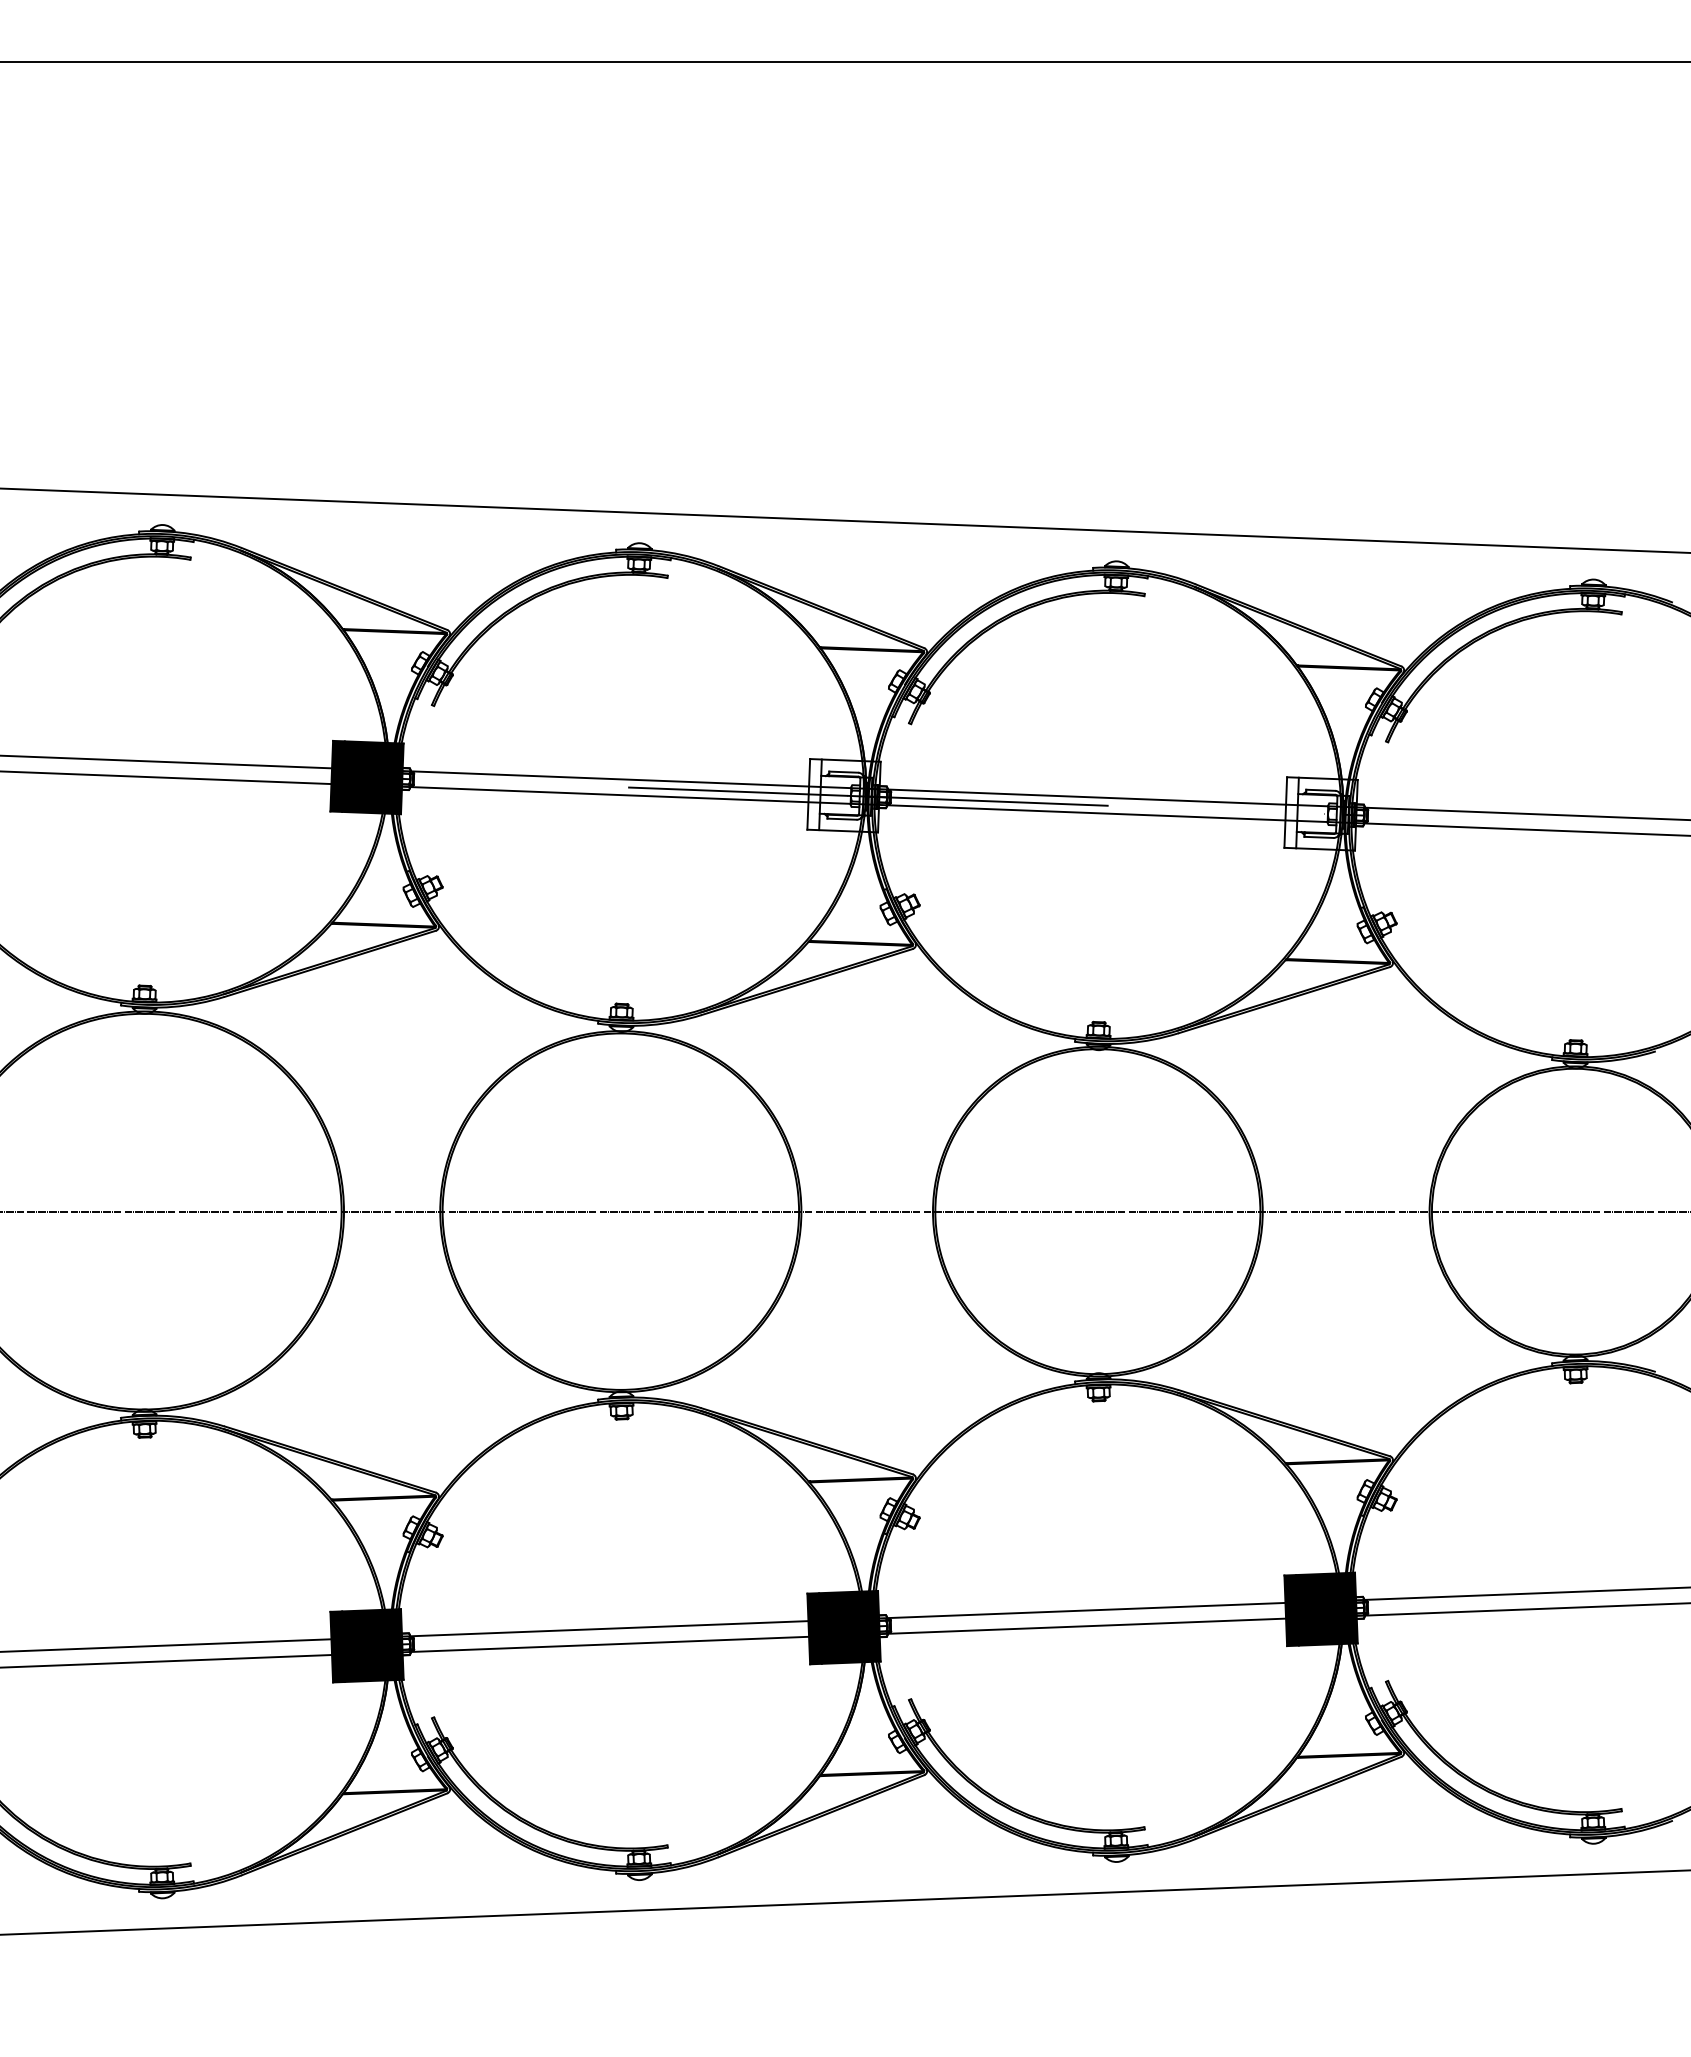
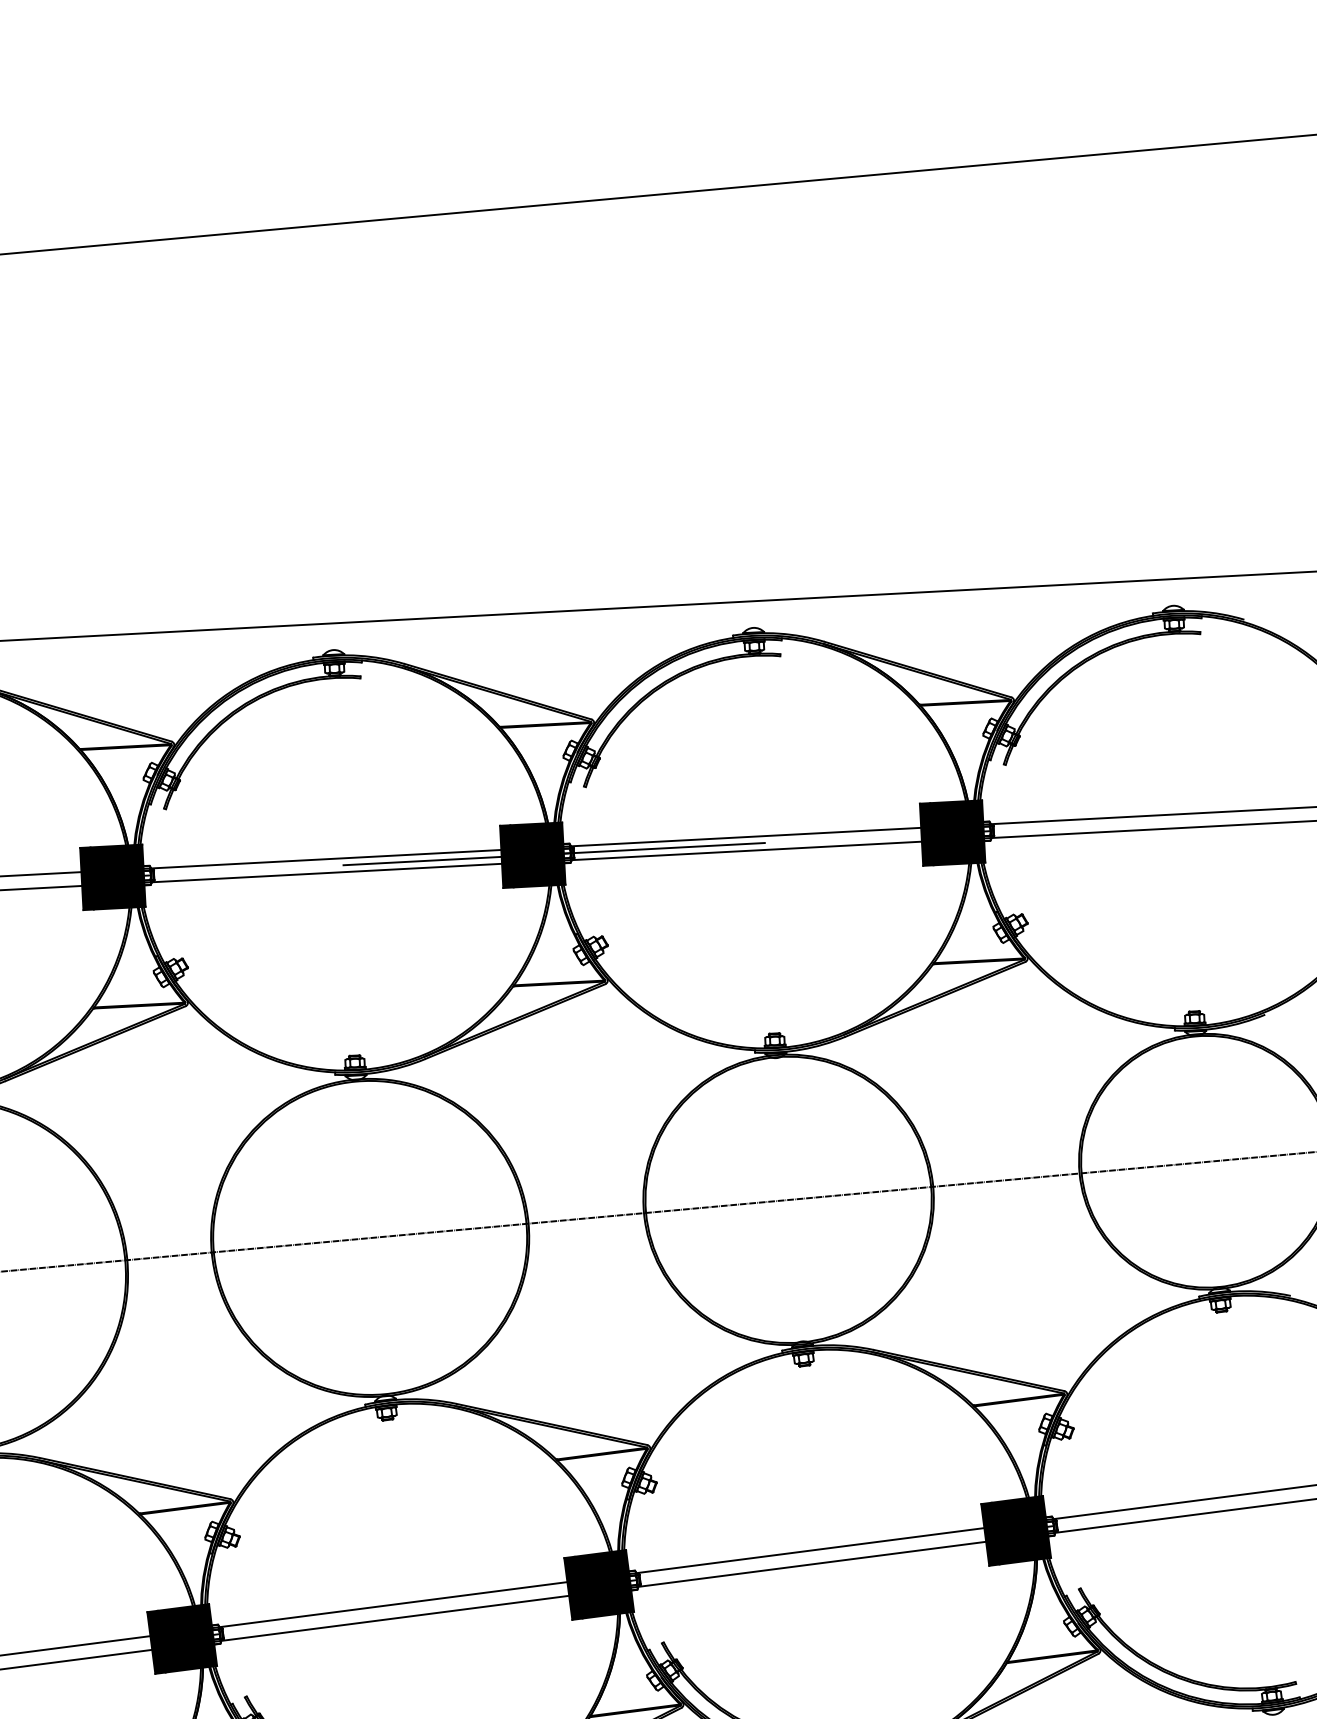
fill: (843, 795) -> (532, 855), added
fill: (1320, 813) -> (952, 832), added

